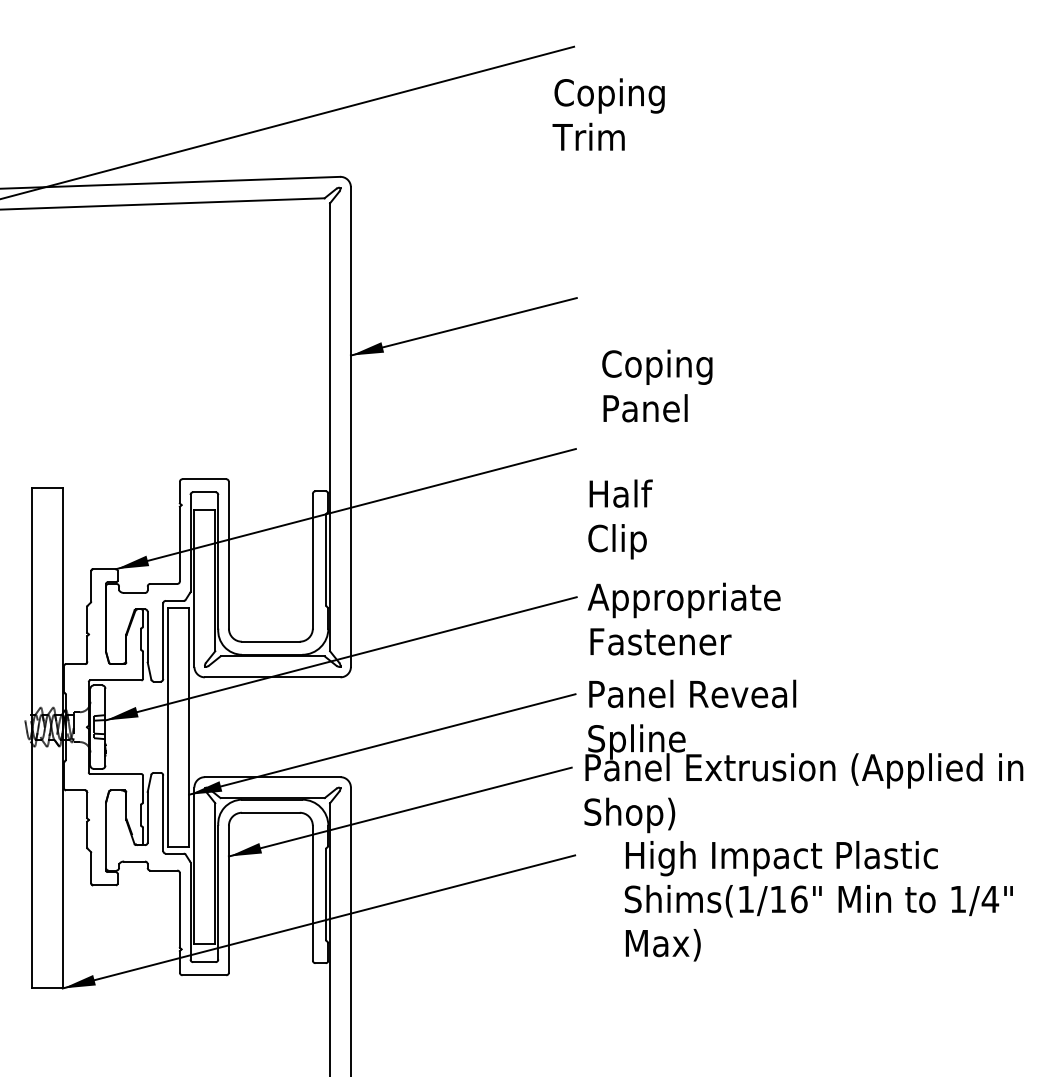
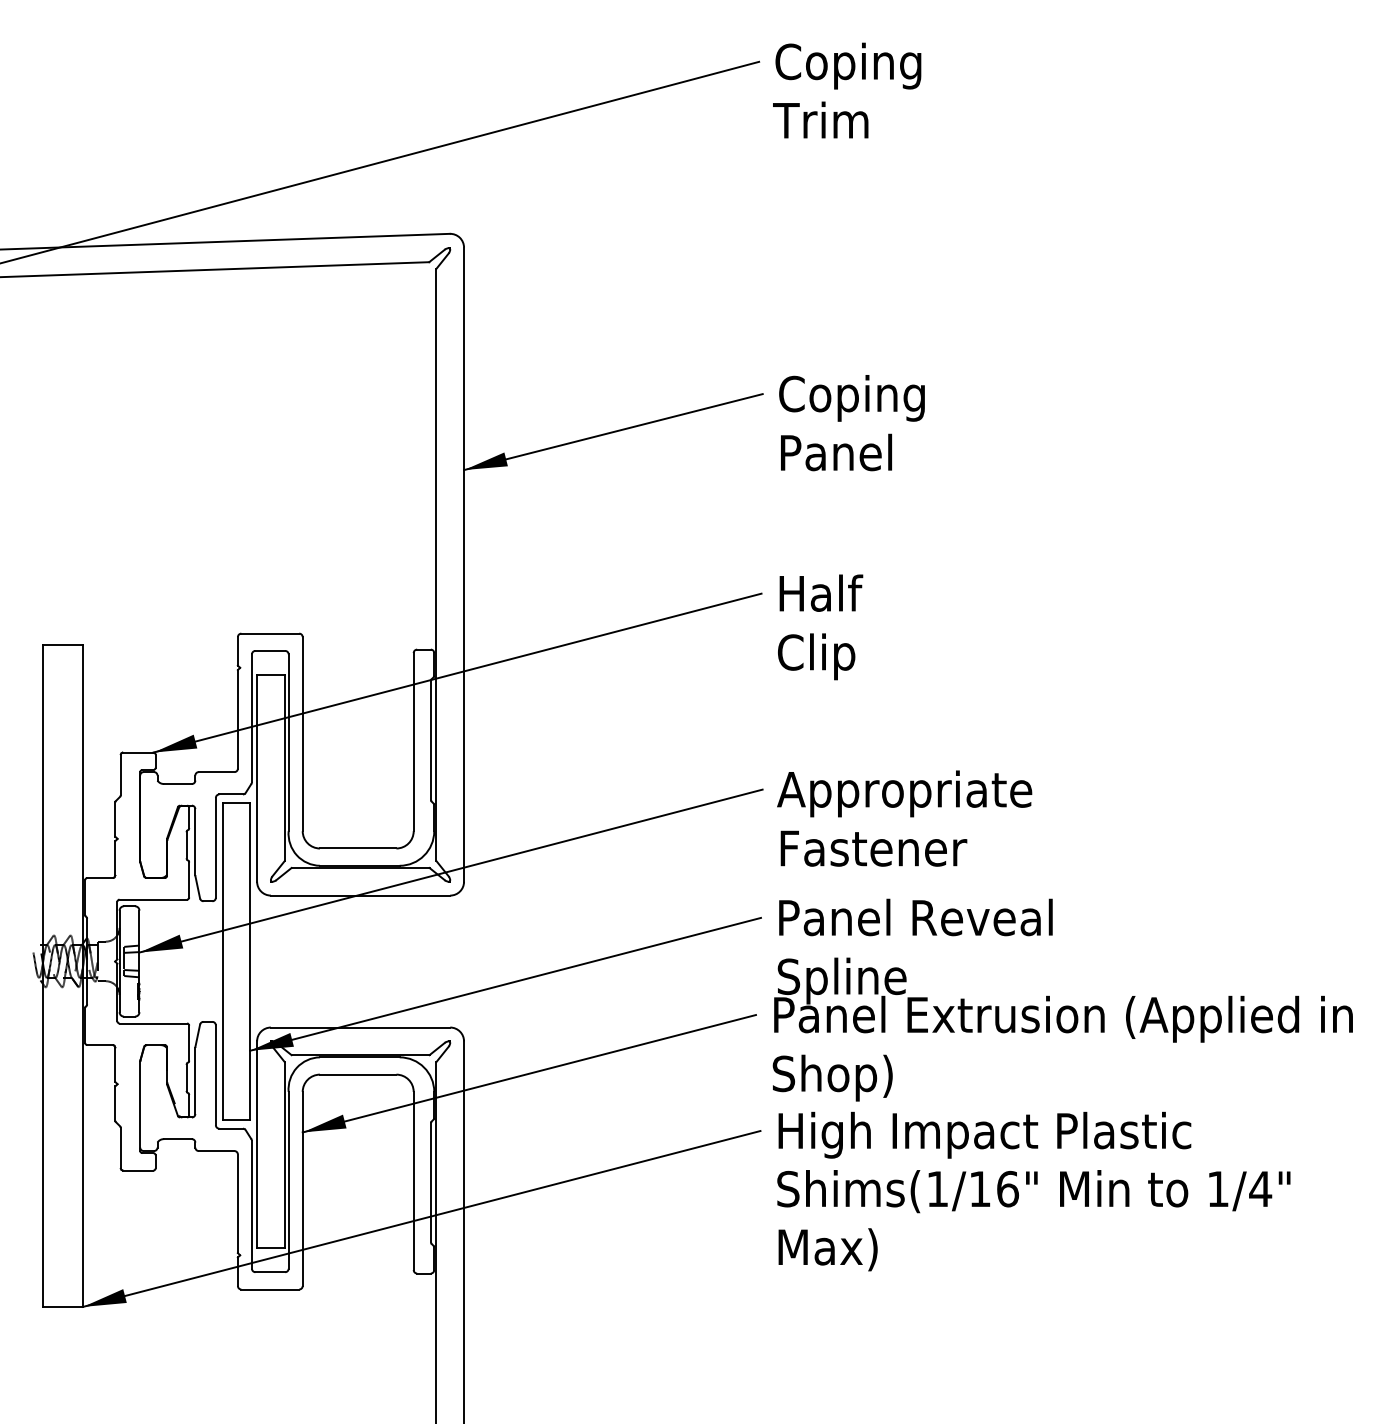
text: (608, 114) -> (846, 90), moved
text: (657, 385) -> (852, 422), moved
text: (620, 519) -> (820, 627), moved
text: (818, 901) -> (1033, 1191), moved

